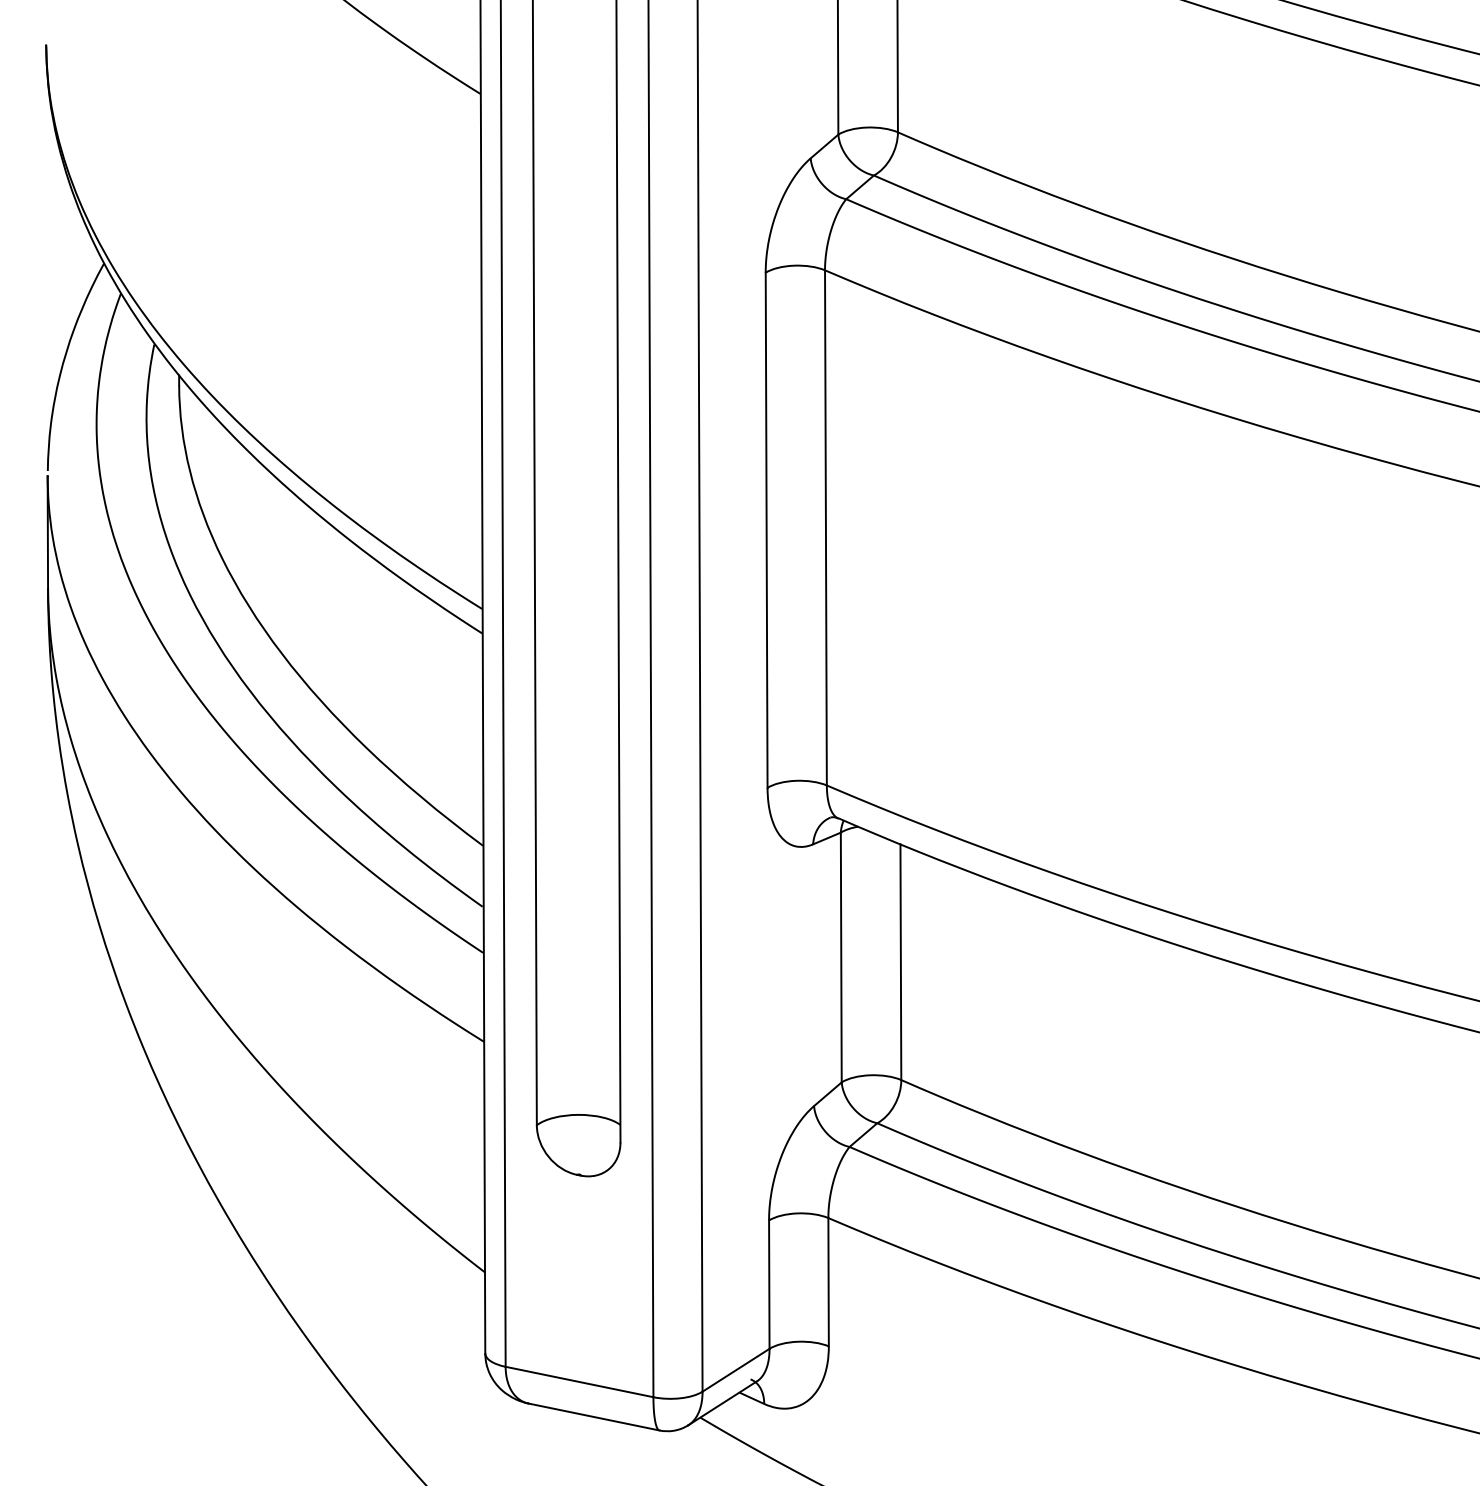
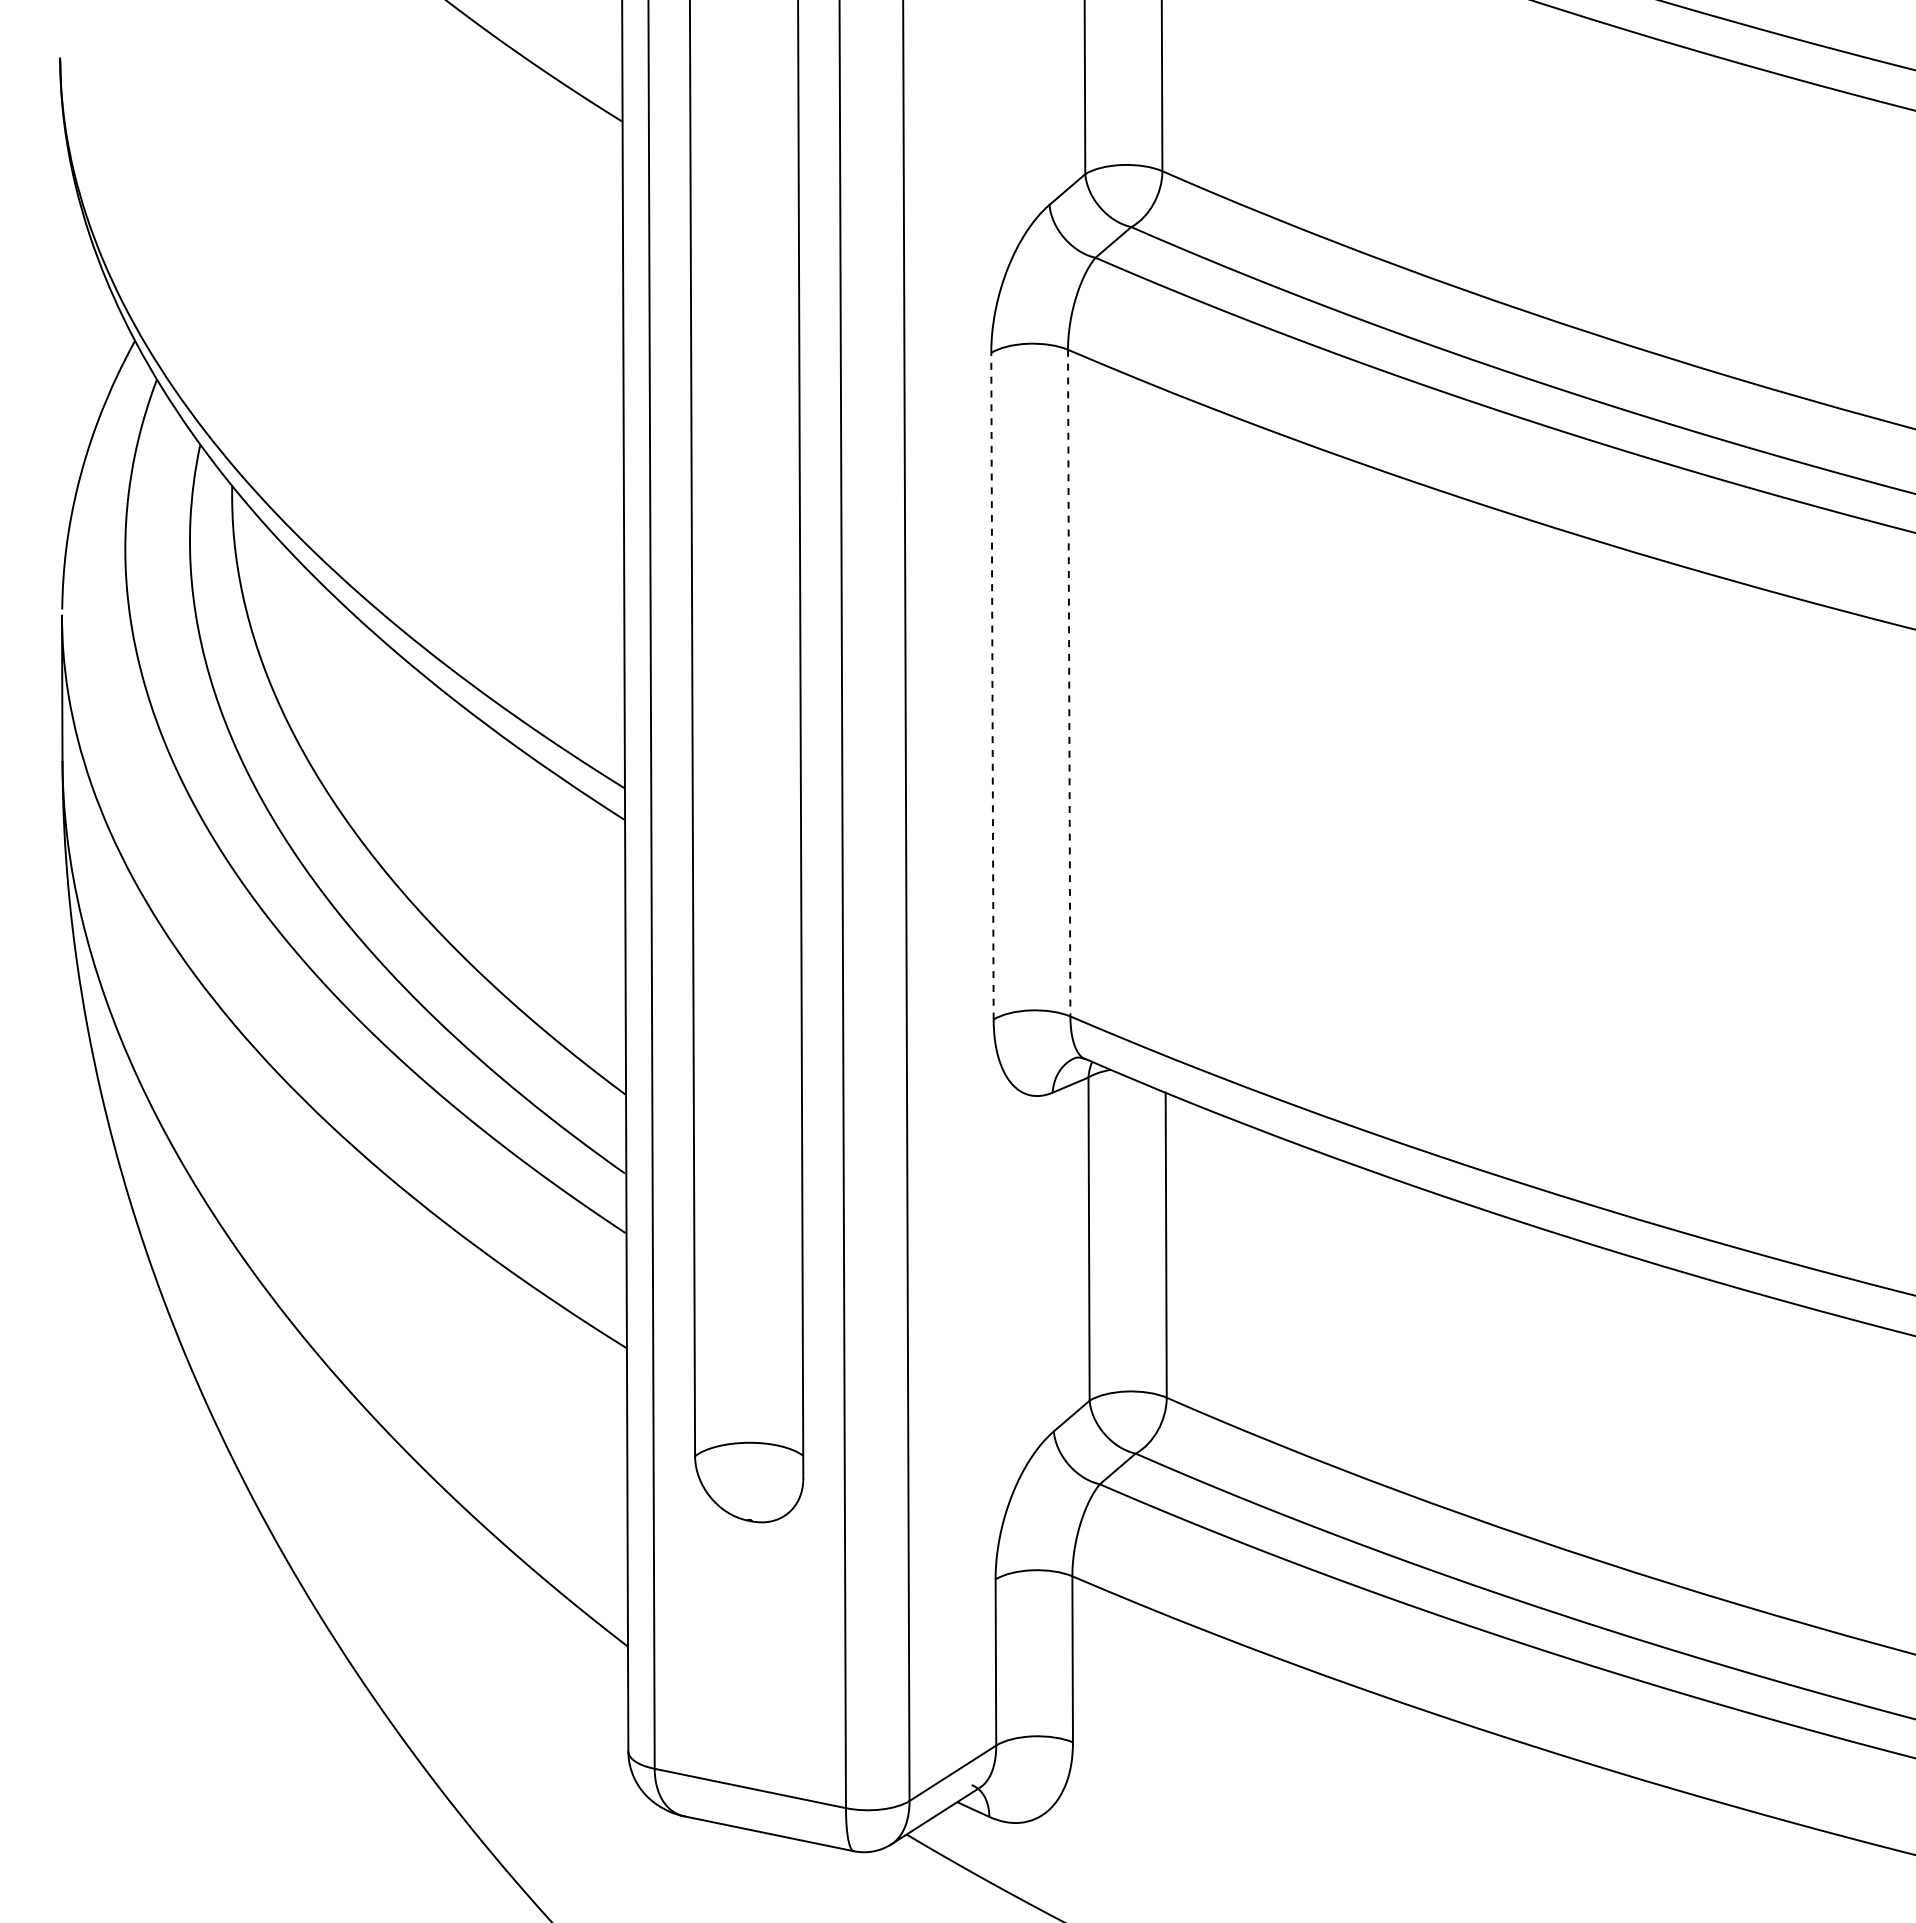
line: (826, 528) -> (1069, 683), solid -> dashed
line: (766, 529) -> (992, 685), solid -> dashed

